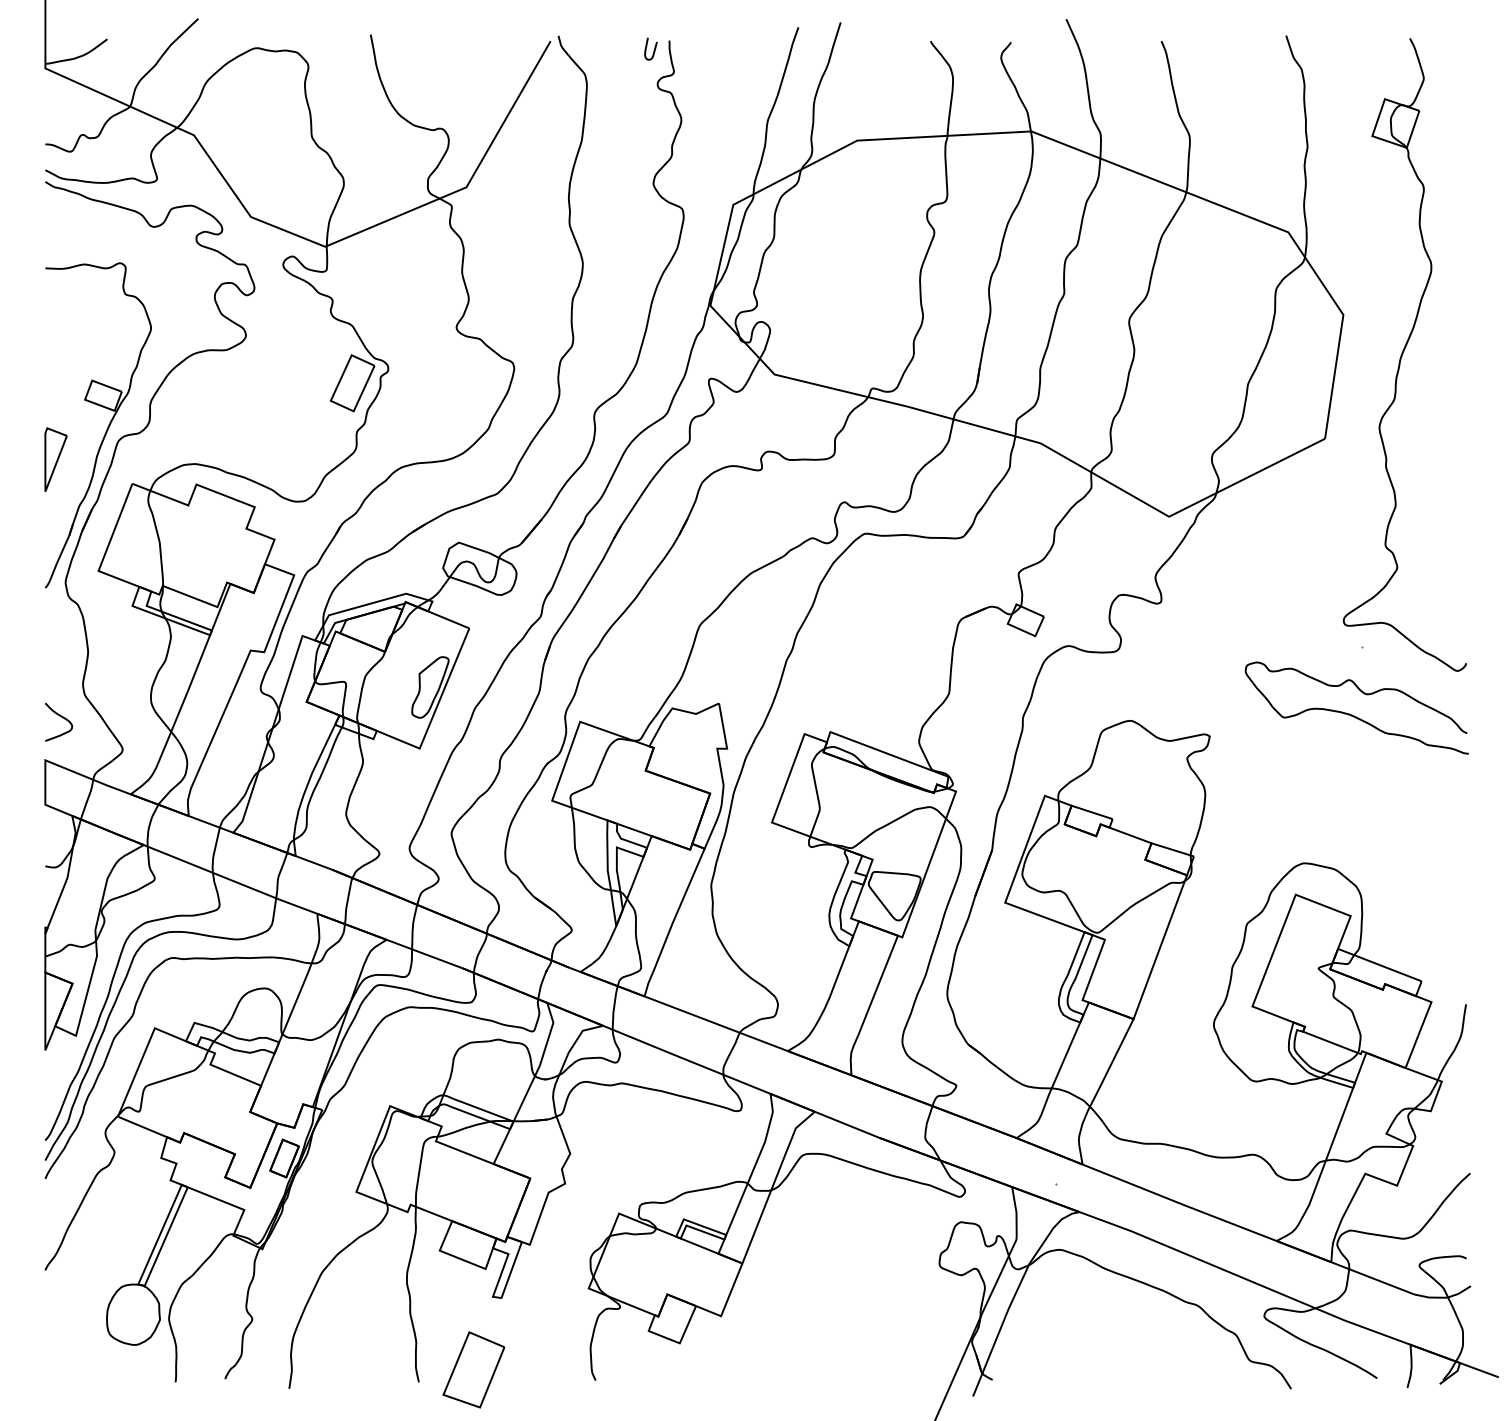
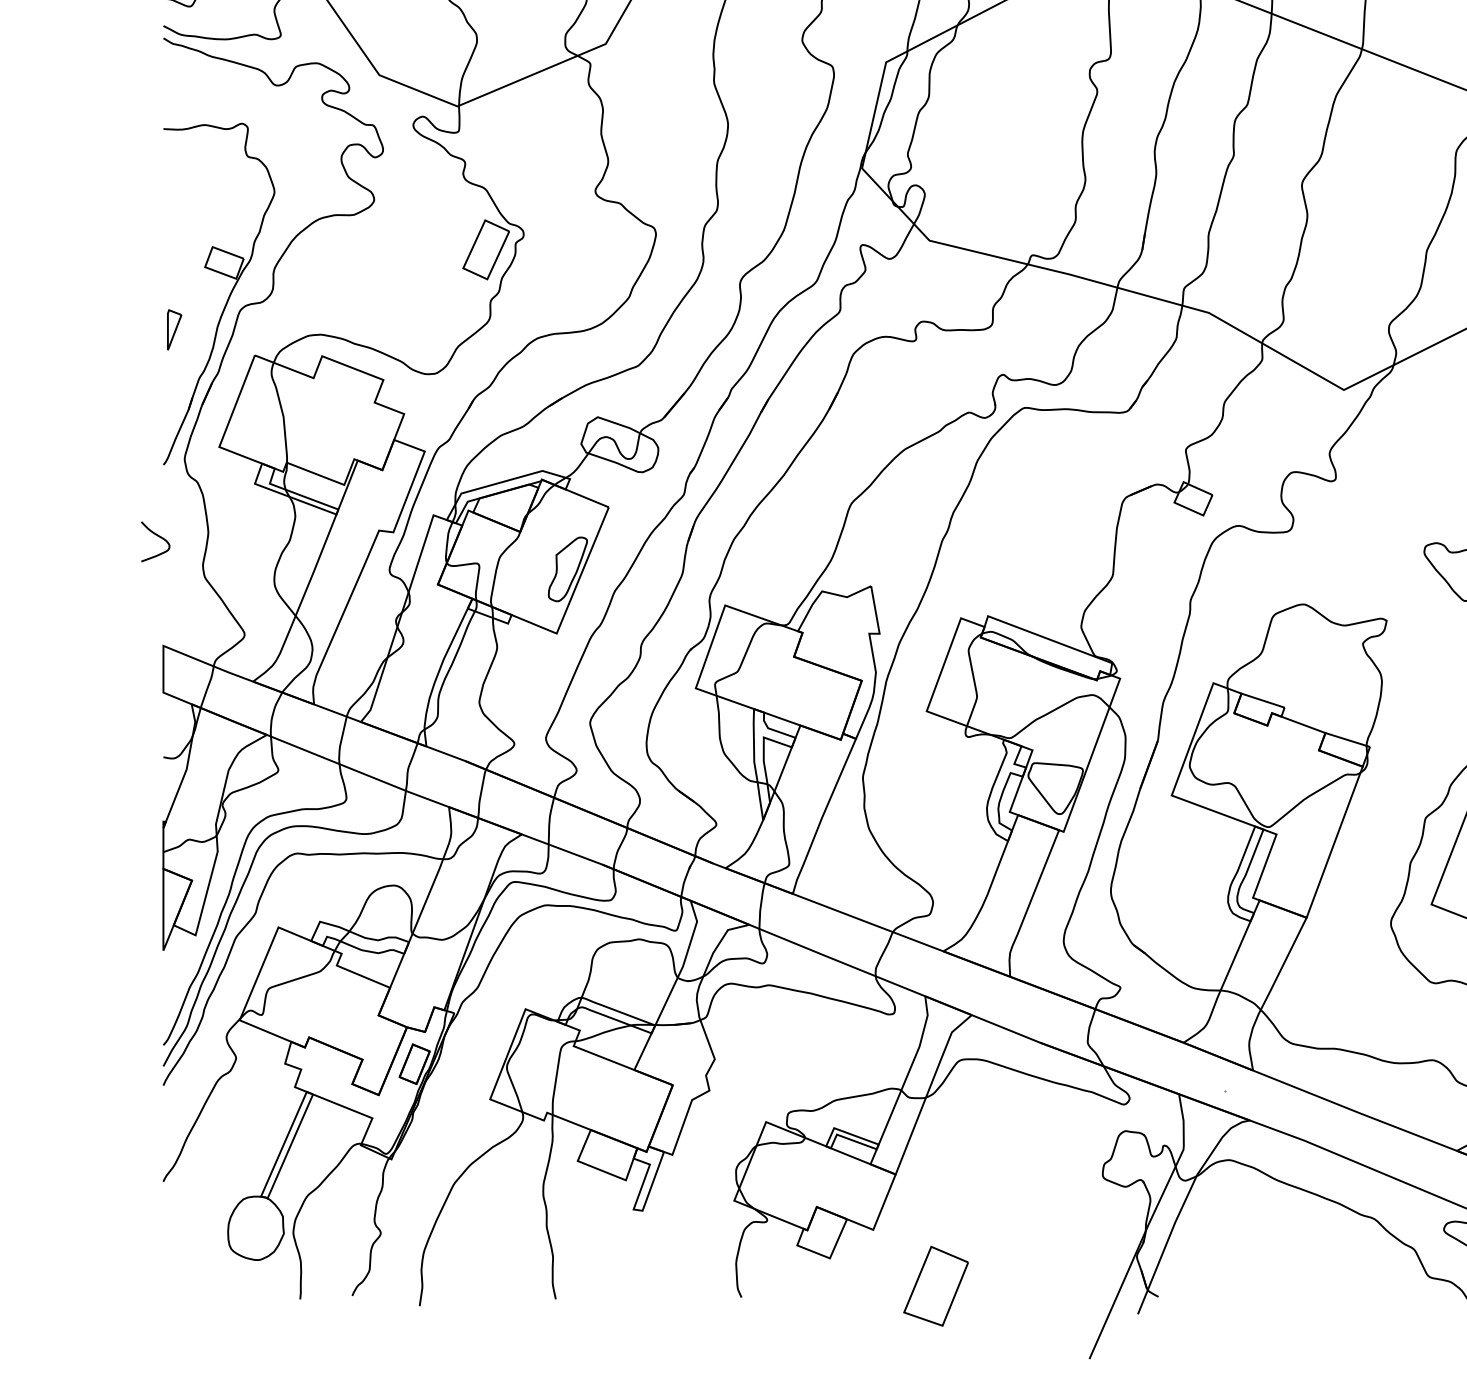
part: (55, 459) -> (174, 329), size x0.6
curve: (62, 718) -> (159, 537), moved
part: (473, 1369) -> (935, 1285), moved

